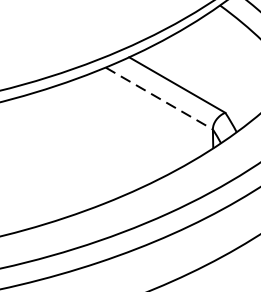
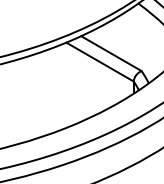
line: (159, 99) -> (100, 62), dashed -> solid

